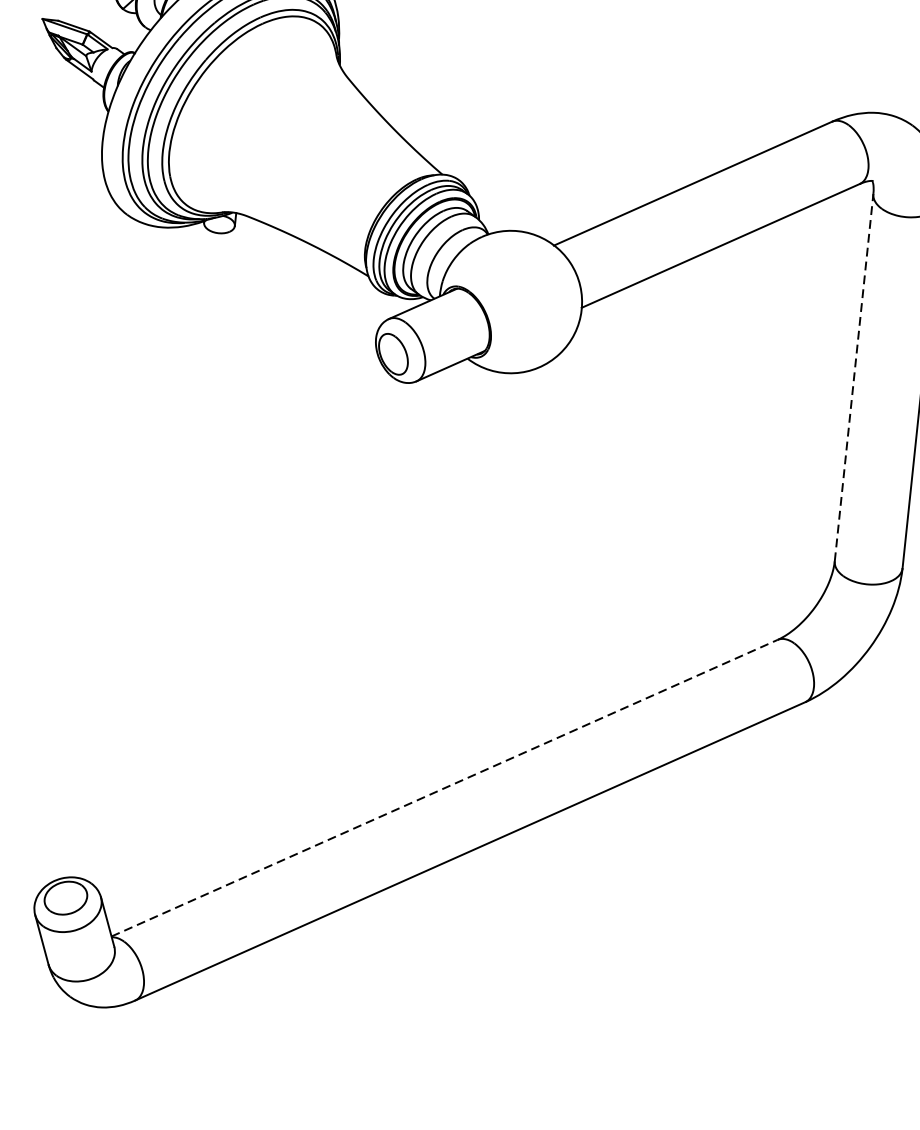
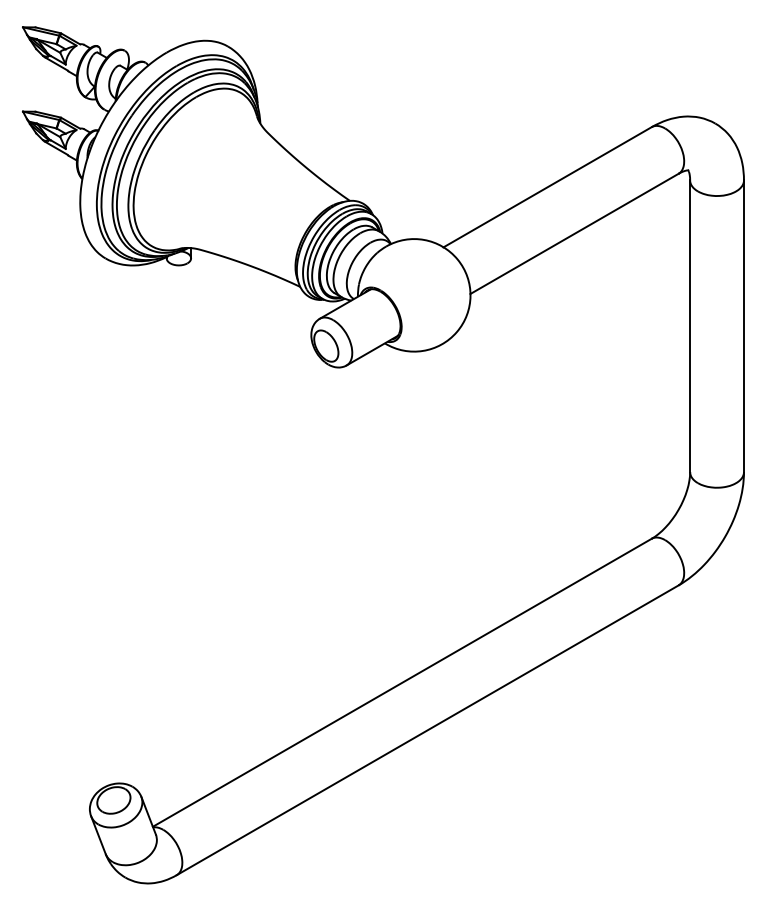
line: (854, 377) -> (690, 326), dashed -> solid
line: (444, 787) -> (402, 682), dashed -> solid

